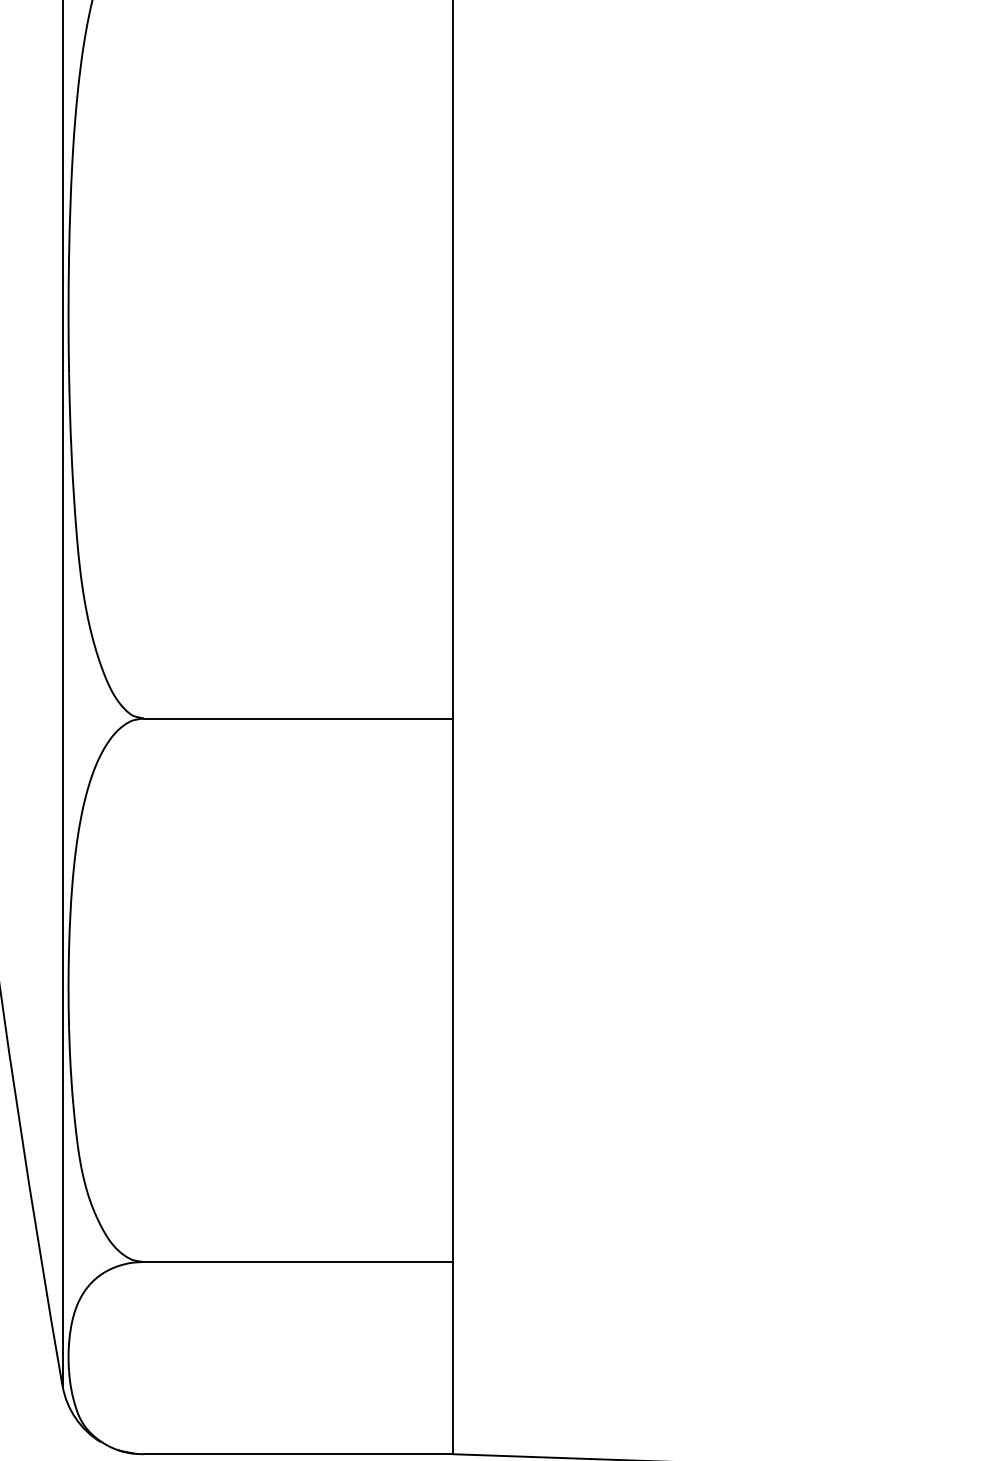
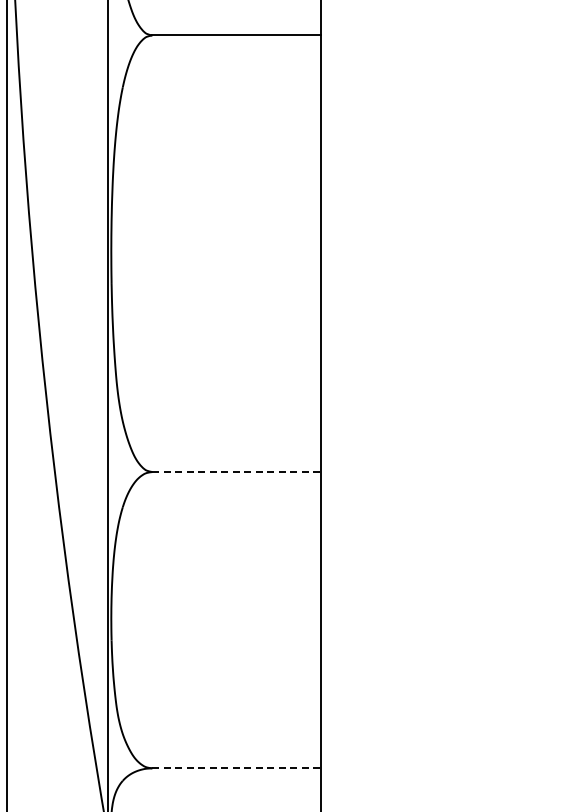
line: (299, 719) -> (237, 472), solid -> dashed
line: (299, 1262) -> (237, 768), solid -> dashed

